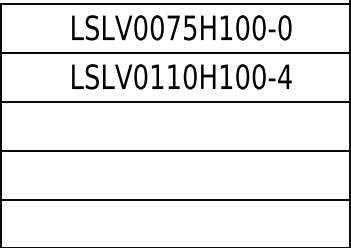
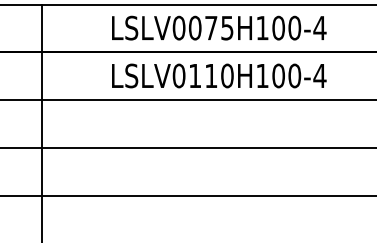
text: (284, 27) -> (319, 27), LSLV0075H100-0 -> LSLV0075H100-4

